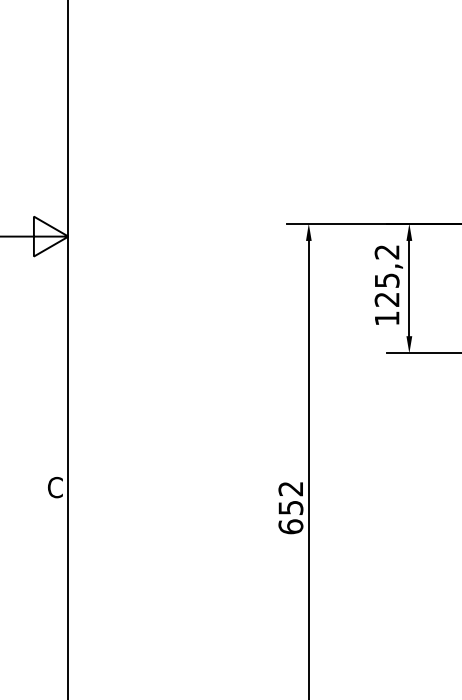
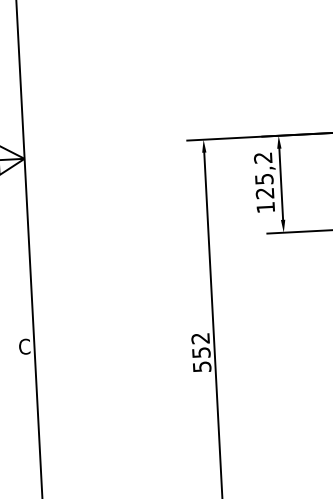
text: (290, 526) -> (201, 366), 652 -> 552

